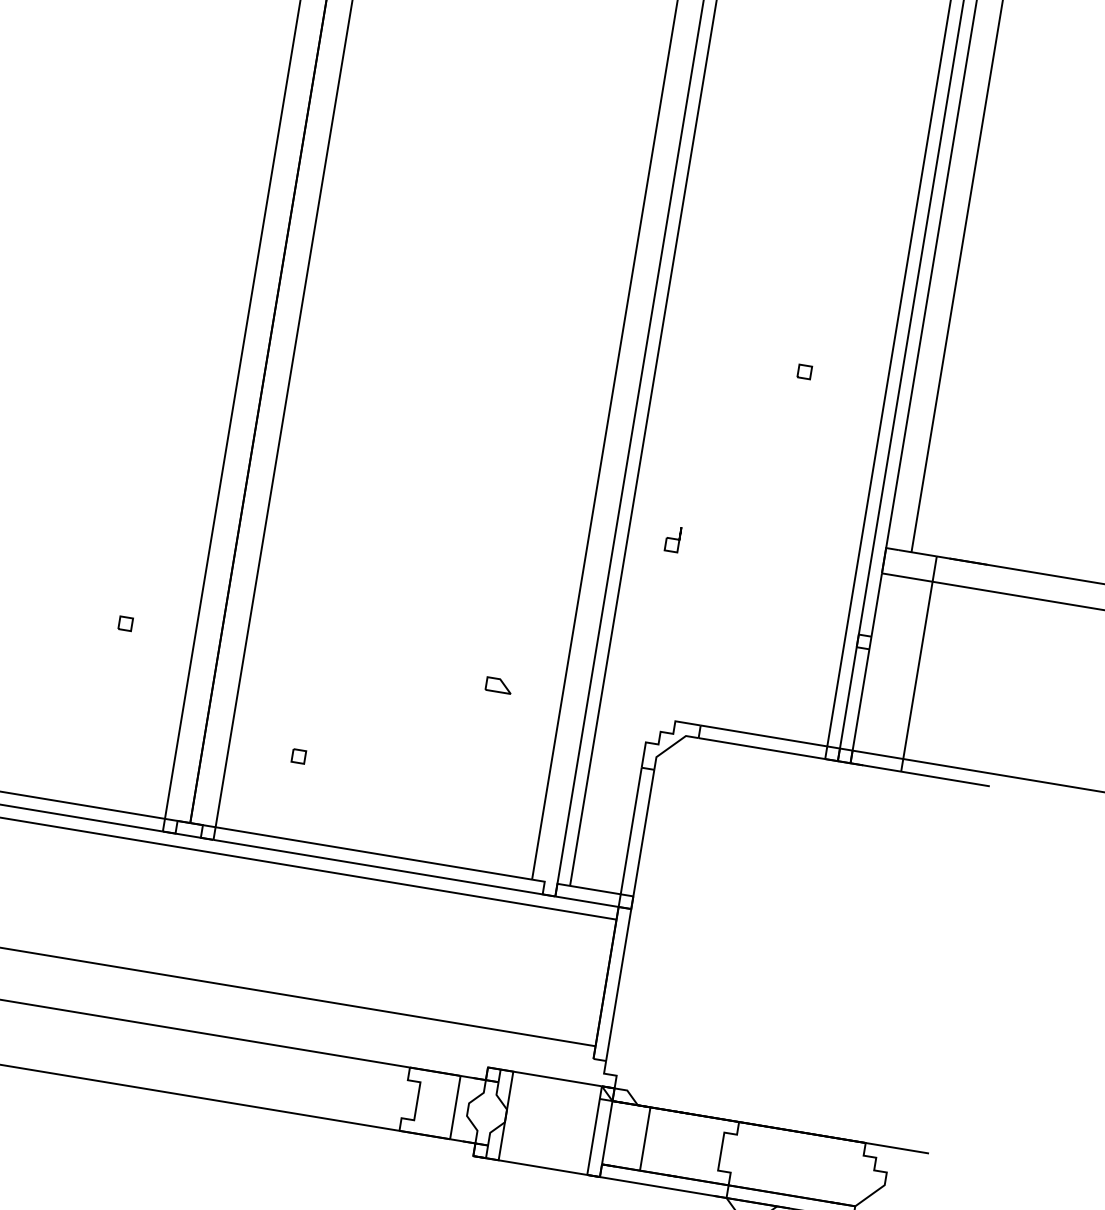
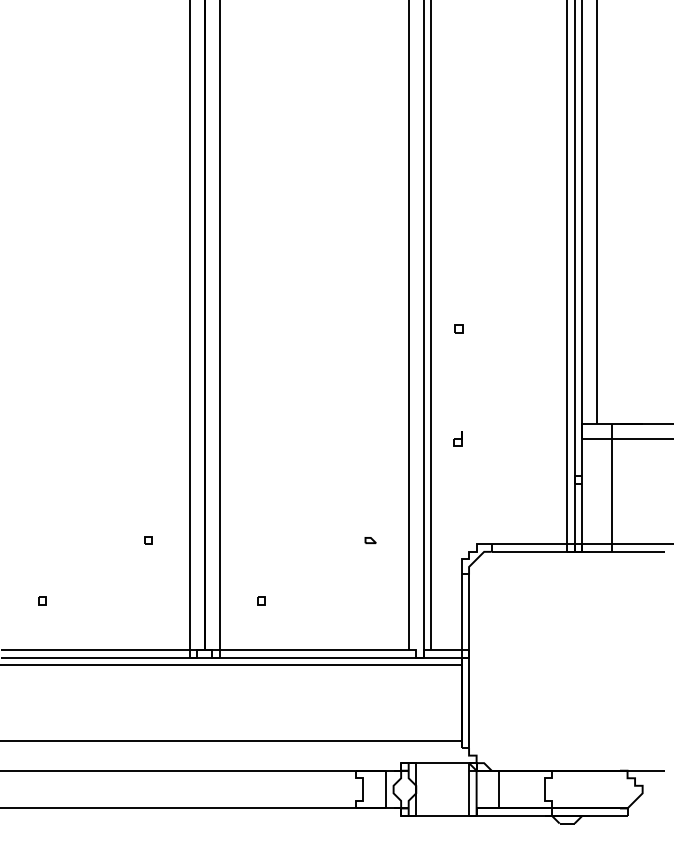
part: (803, 370) -> (458, 328), moved
part: (498, 685) -> (370, 540), size x0.7

